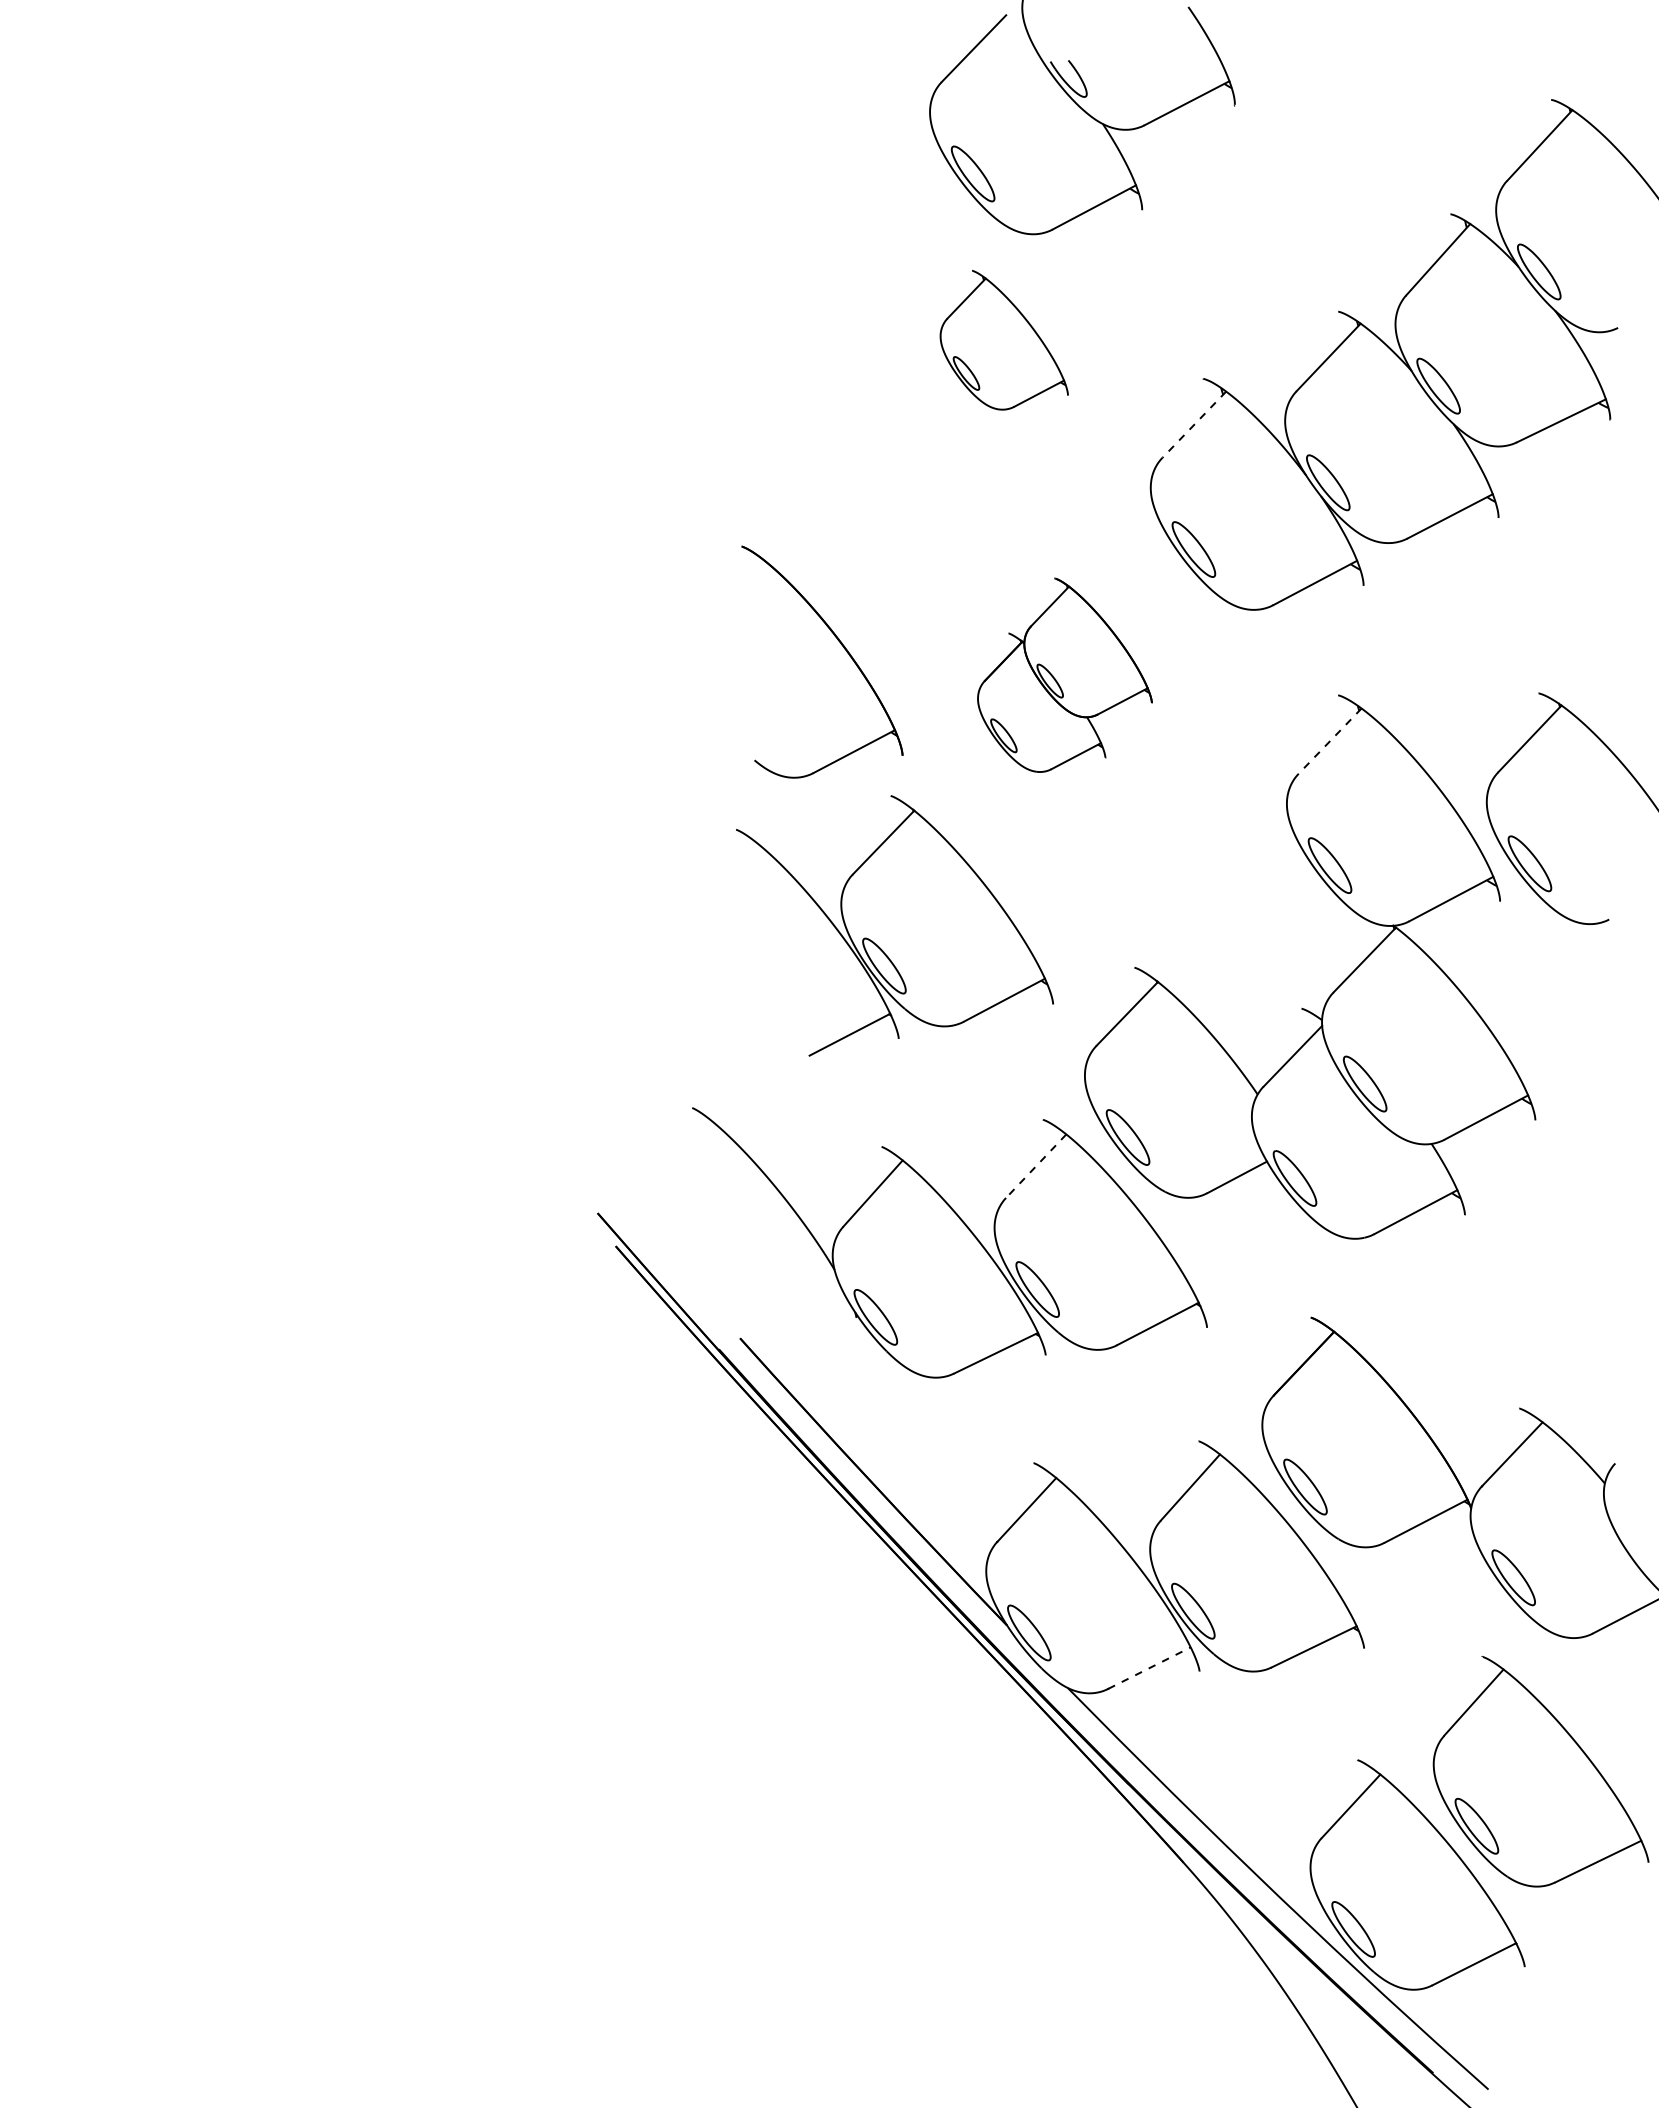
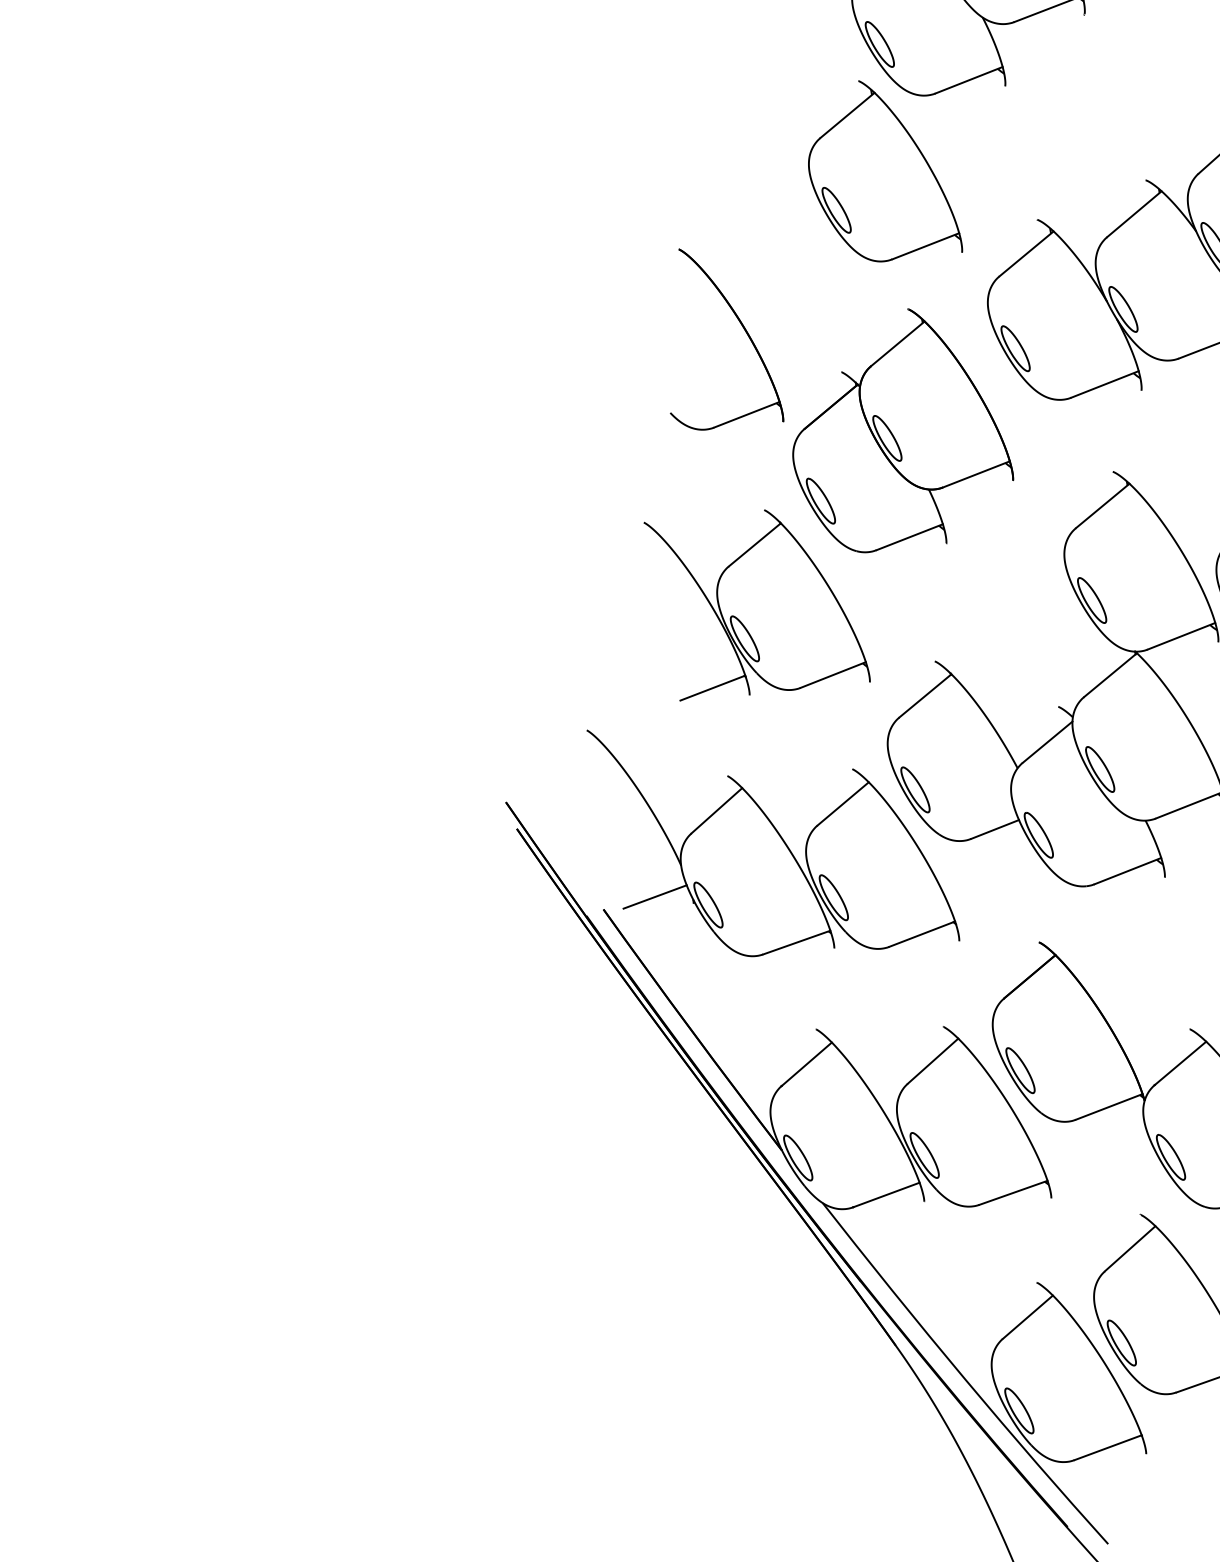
part: (1004, 339) -> (889, 172), size x1.67
line: (1194, 424) -> (1026, 253), dashed -> solid
part: (840, 644) -> (745, 332), moved
part: (1064, 675) -> (906, 433), size x1.67
line: (1329, 741) -> (1102, 506), dashed -> solid
line: (1036, 1166) -> (843, 804), dashed -> solid
line: (805, 1314) -> (655, 896), added
line: (1149, 1667) -> (886, 1194), dashed -> solid

